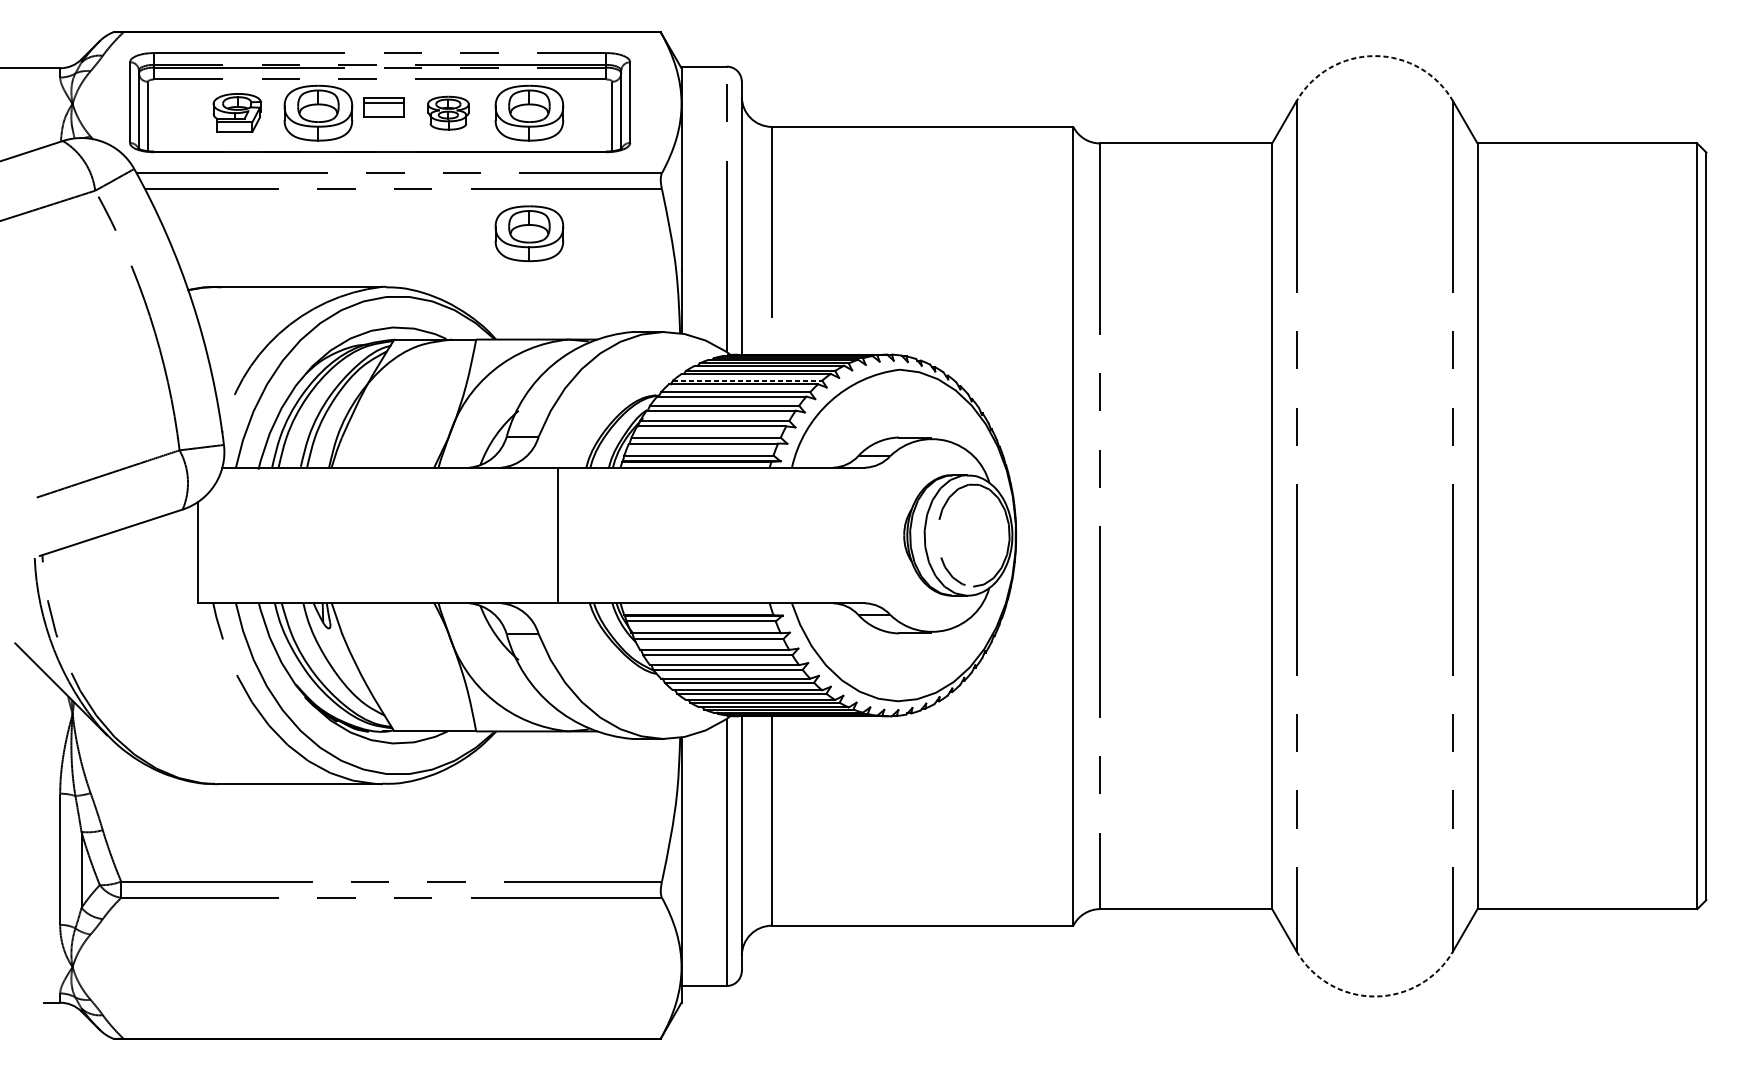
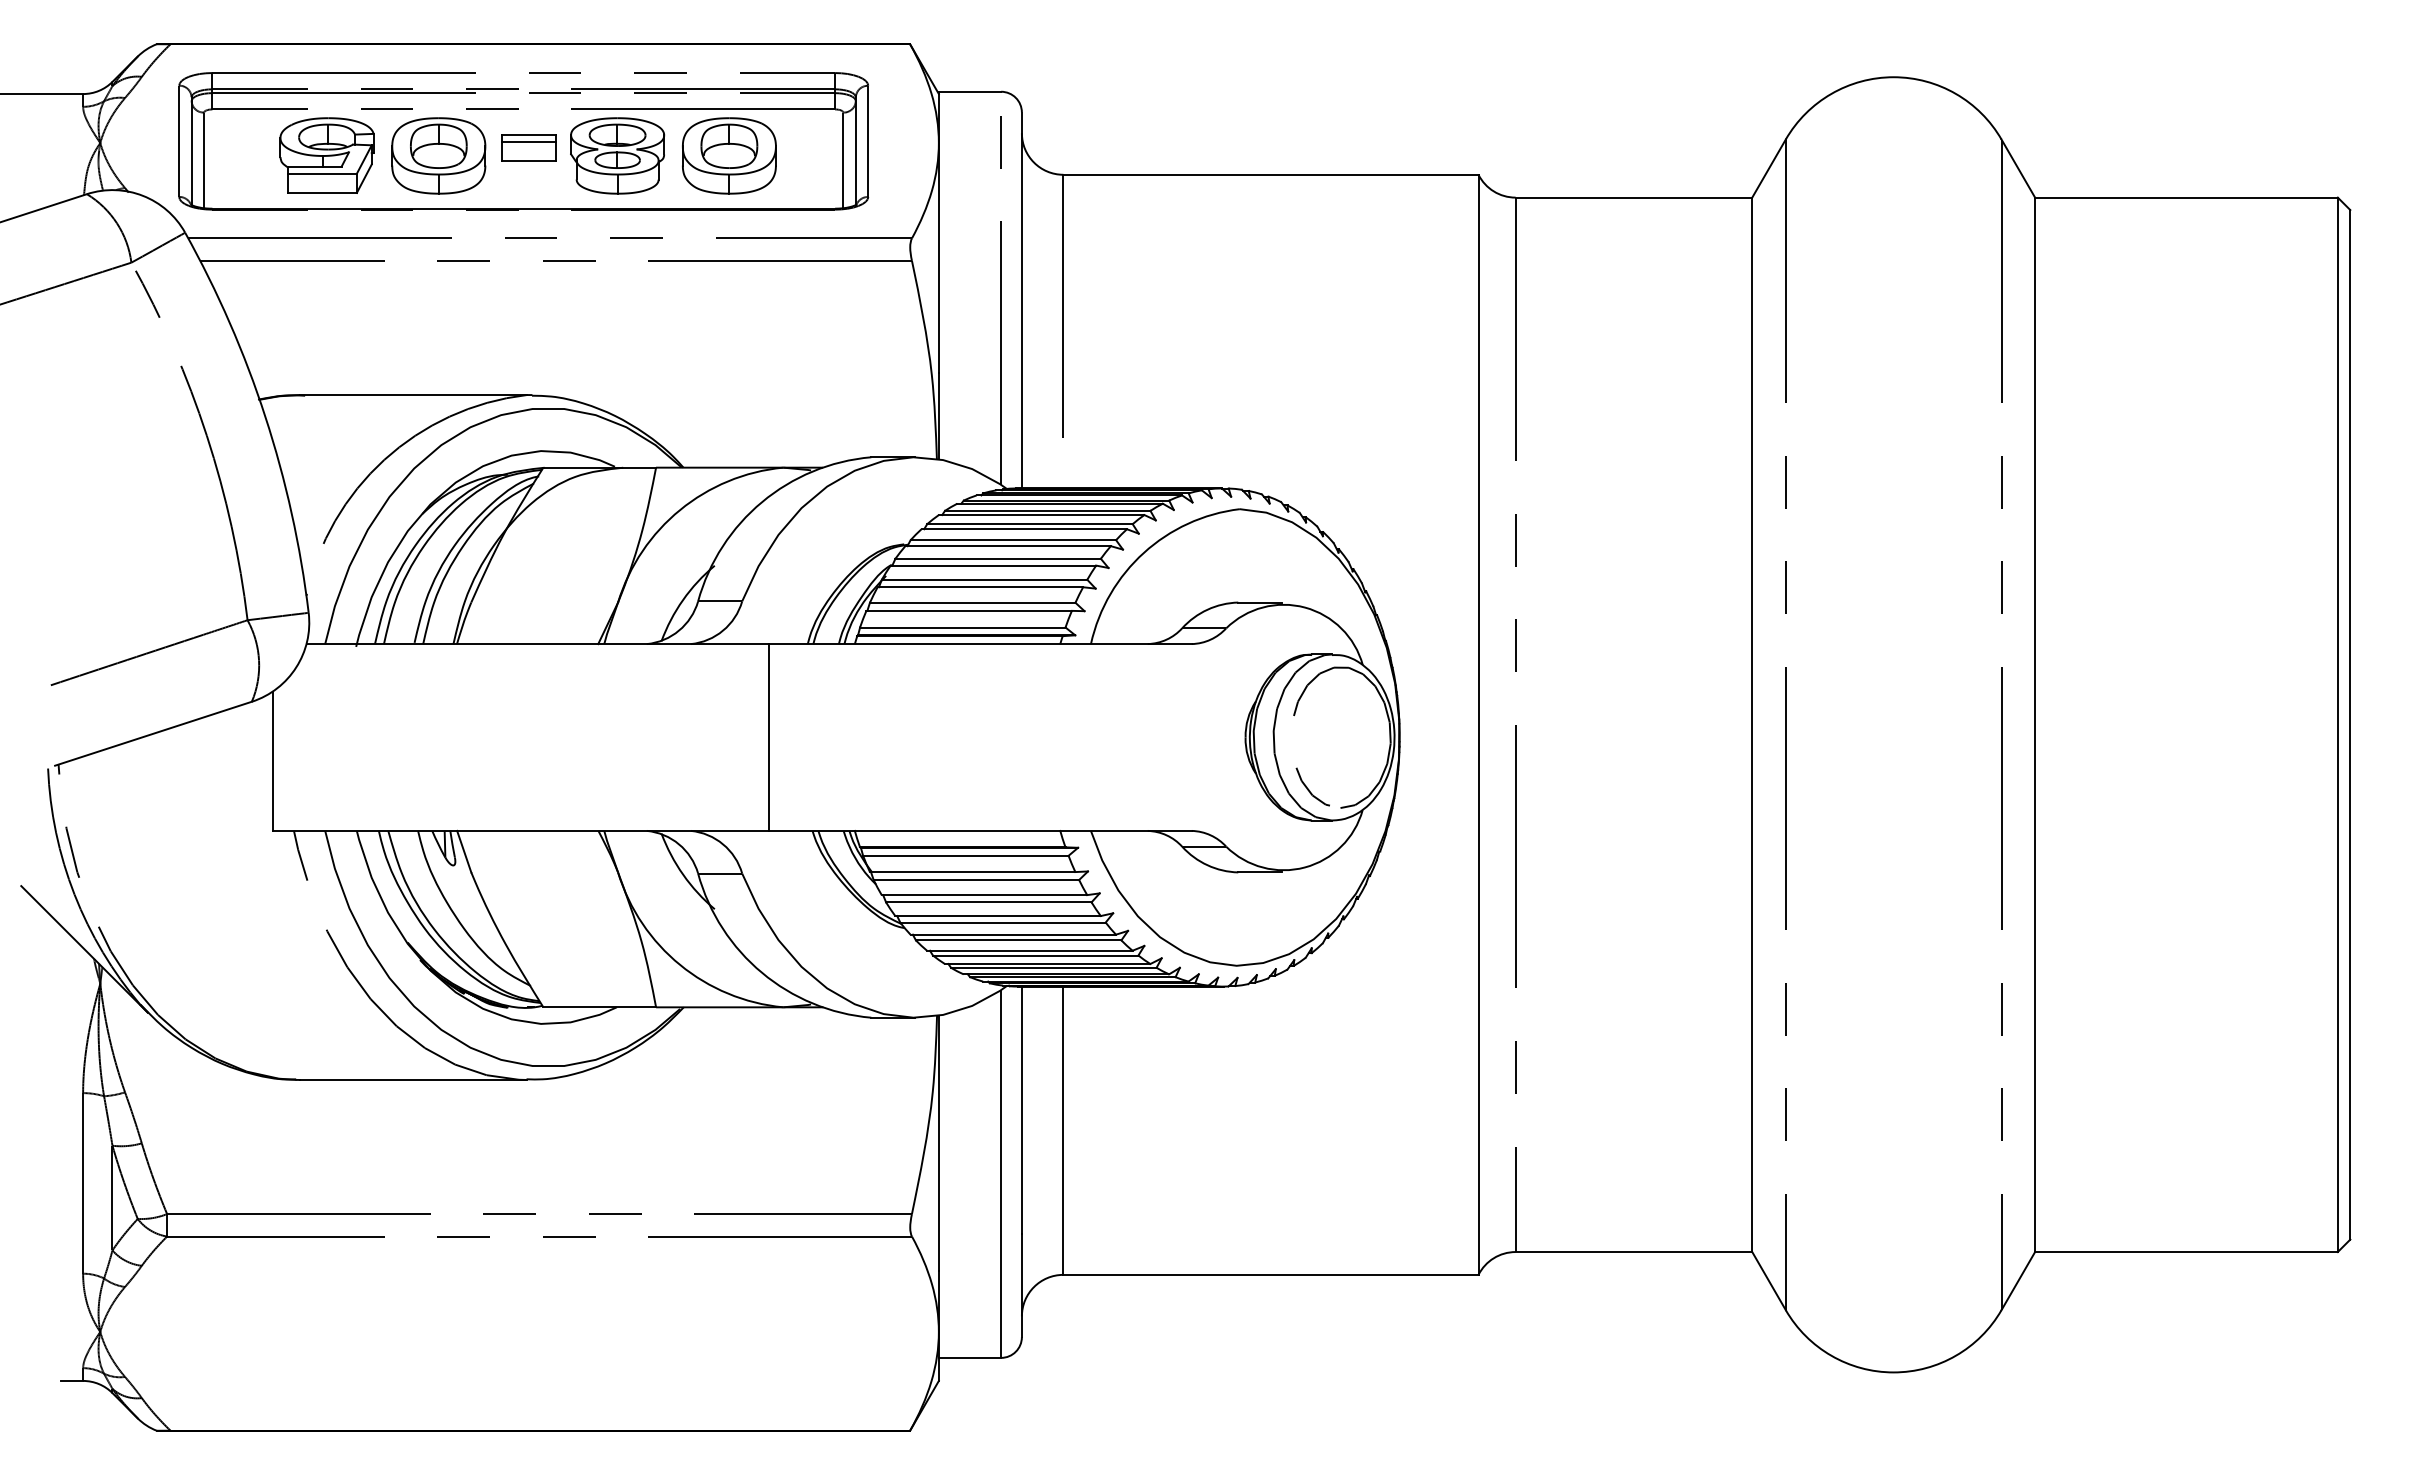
arc: (1374, 56) -> (1893, 77), dashed -> solid
part: (236, 112) -> (326, 155), size x1.43
part: (448, 112) -> (617, 155), size x1.67
part: (529, 233) -> (729, 321), removed
line: (747, 380) -> (1029, 524), dashed -> solid
arc: (1374, 996) -> (1893, 1372), dashed -> solid

